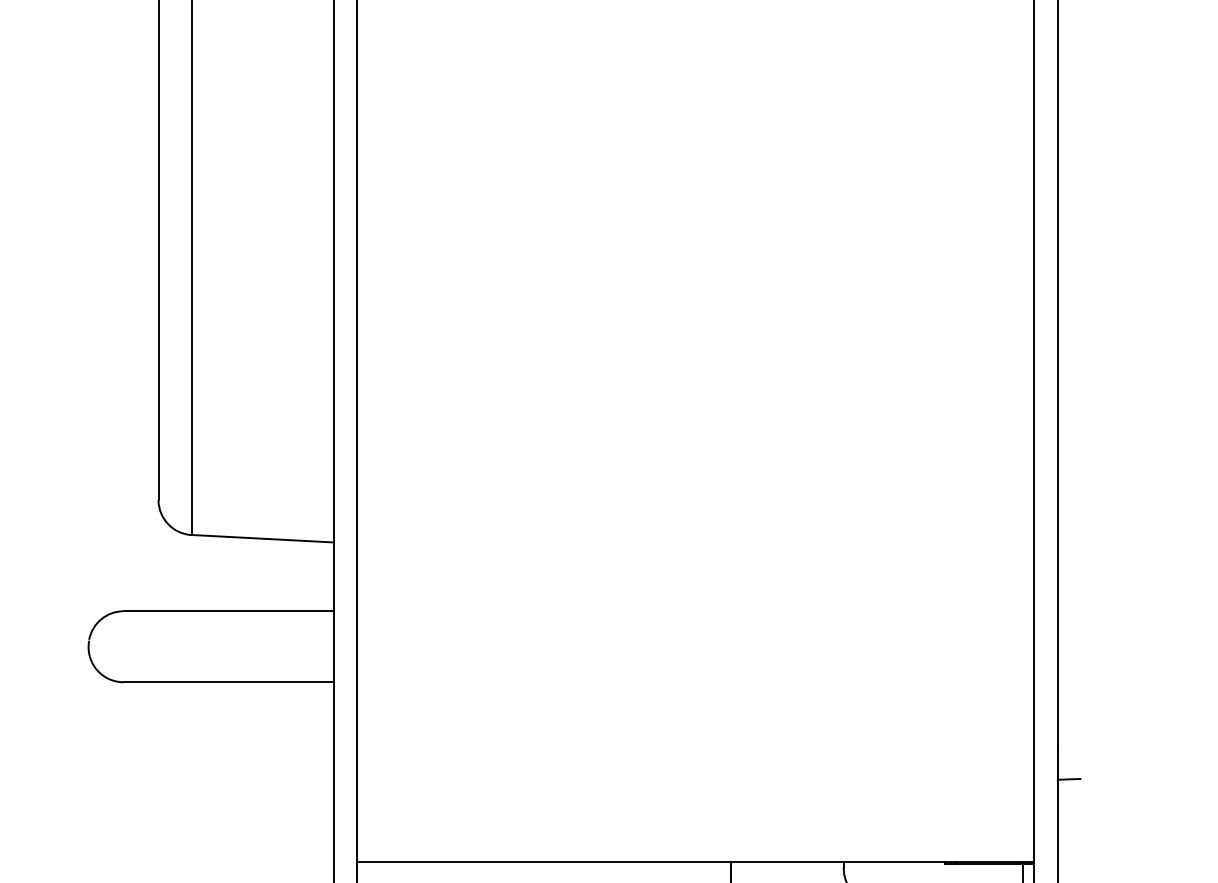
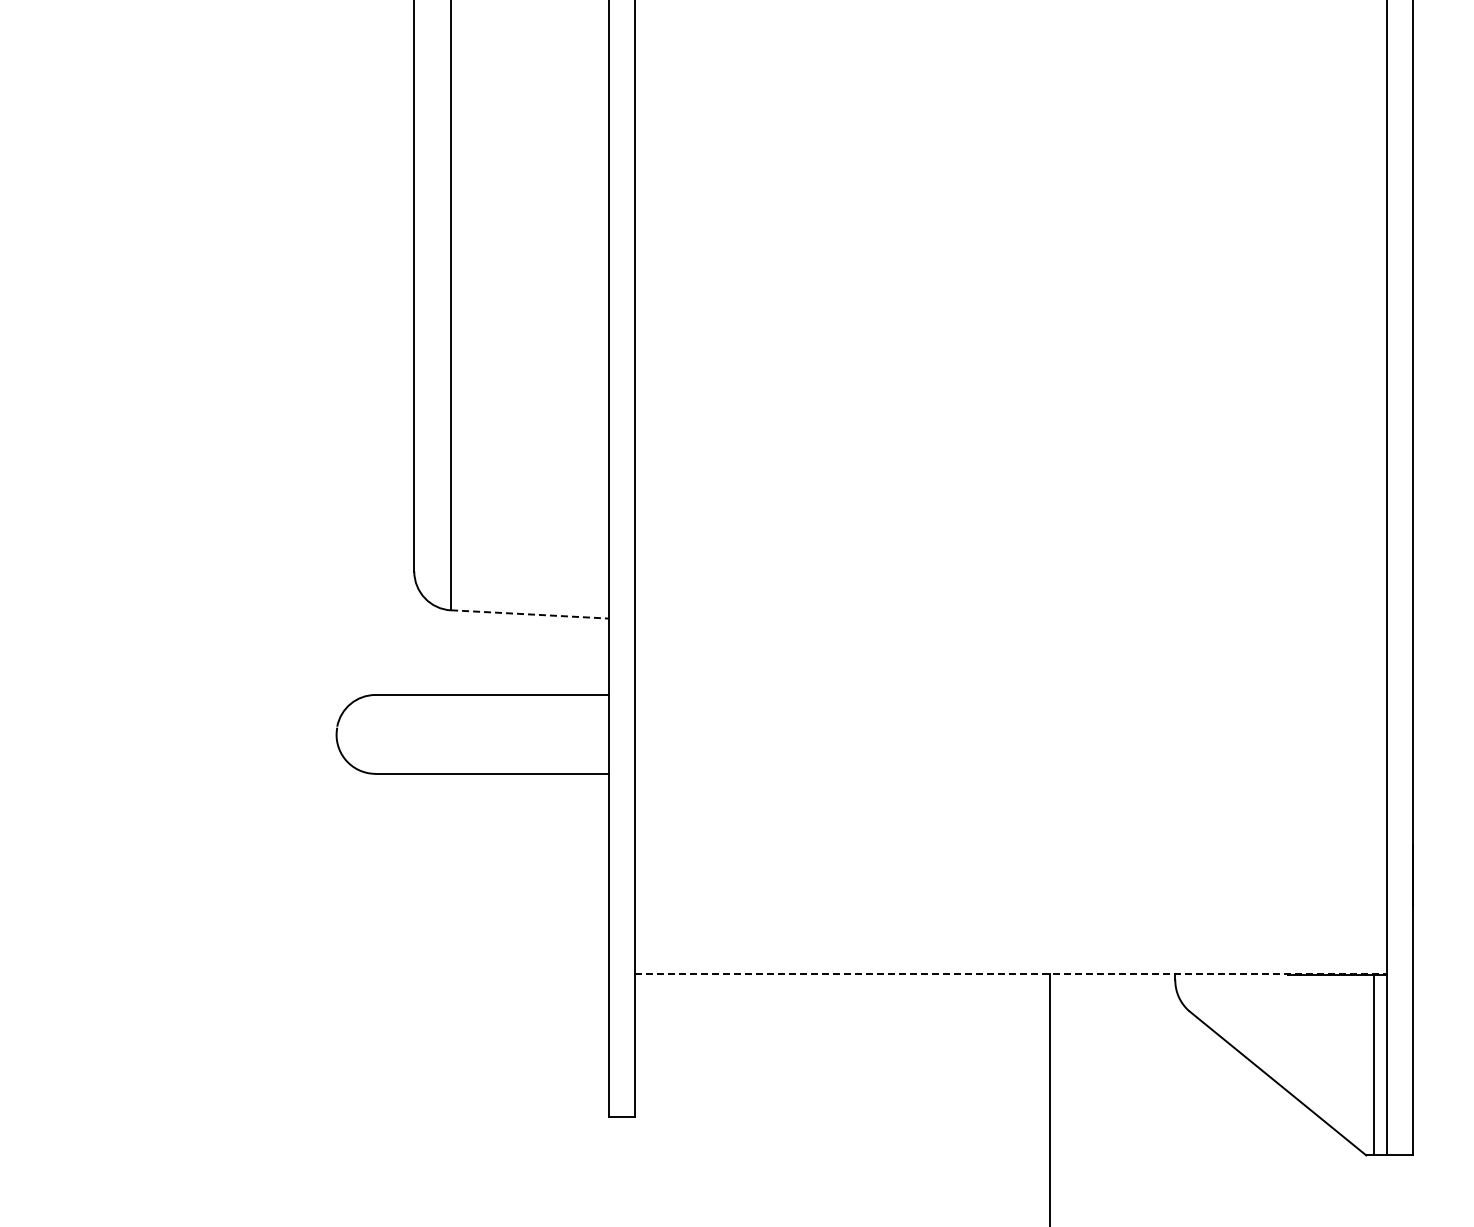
line: (262, 538) -> (529, 614), solid -> dashed
line: (1069, 779) -> (1425, 881), removed
line: (696, 862) -> (1011, 973), solid -> dashed

